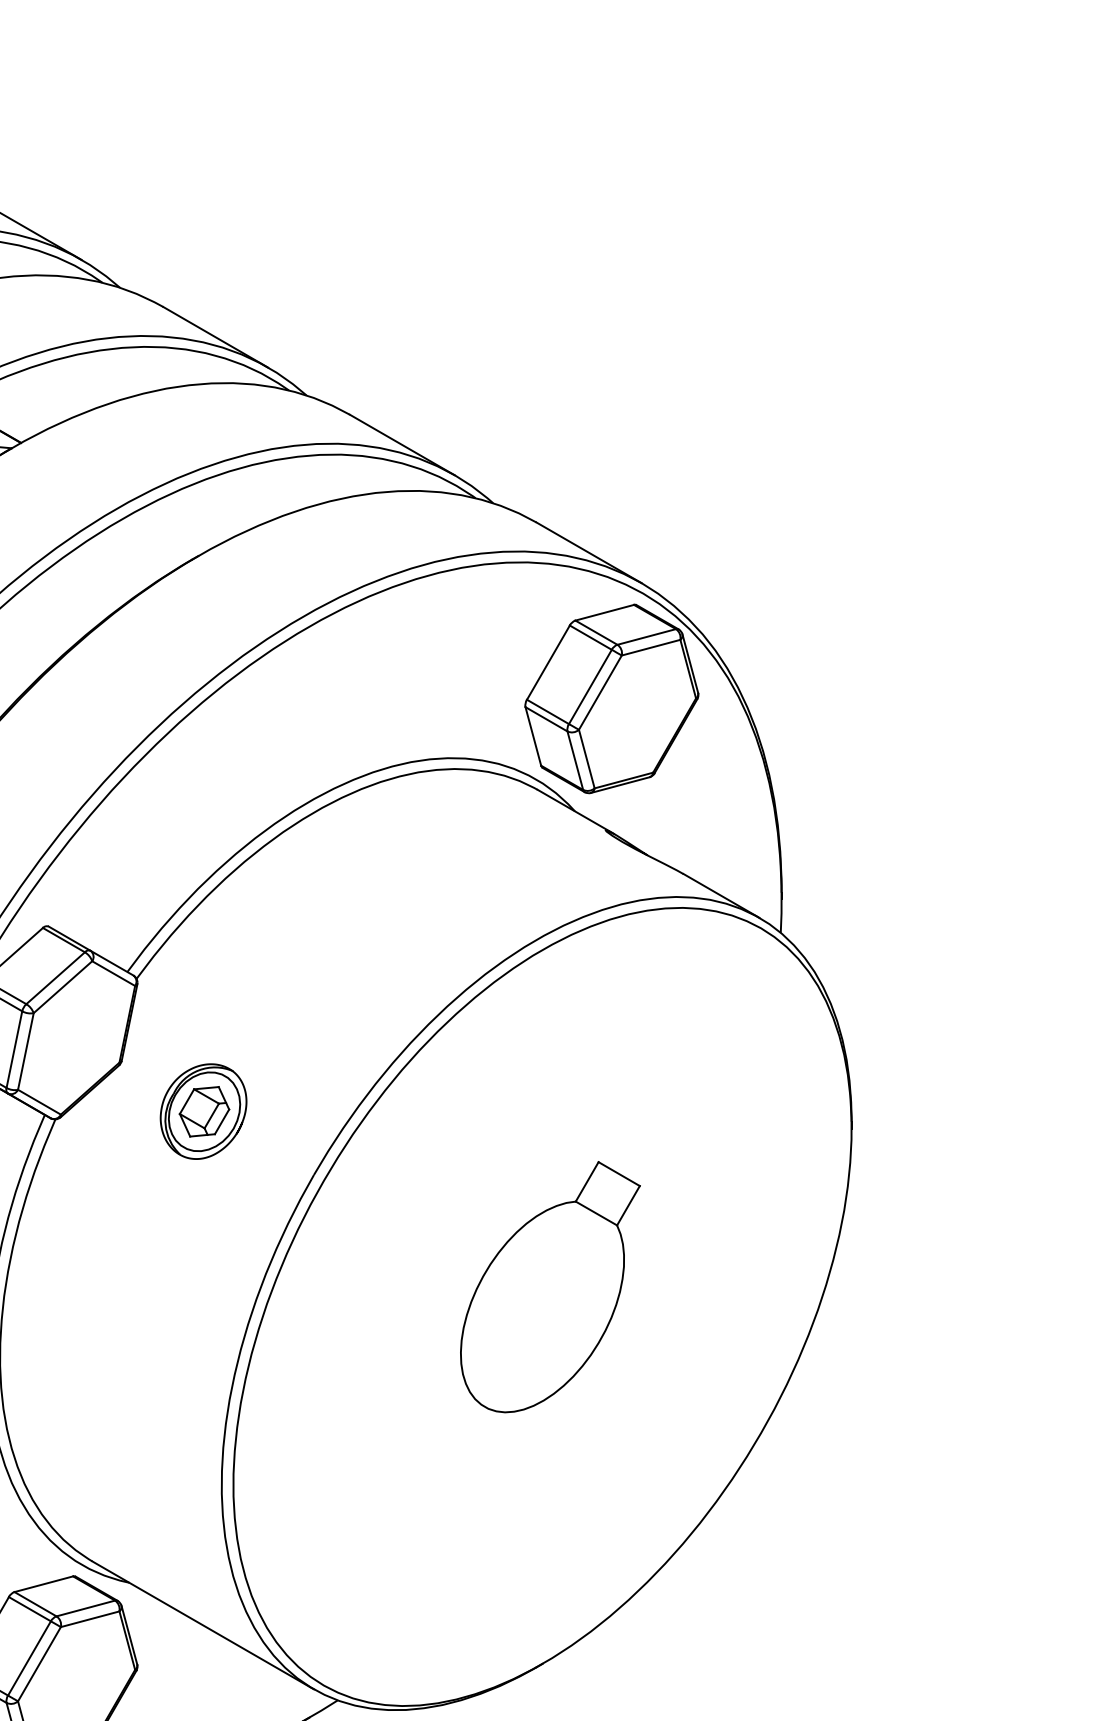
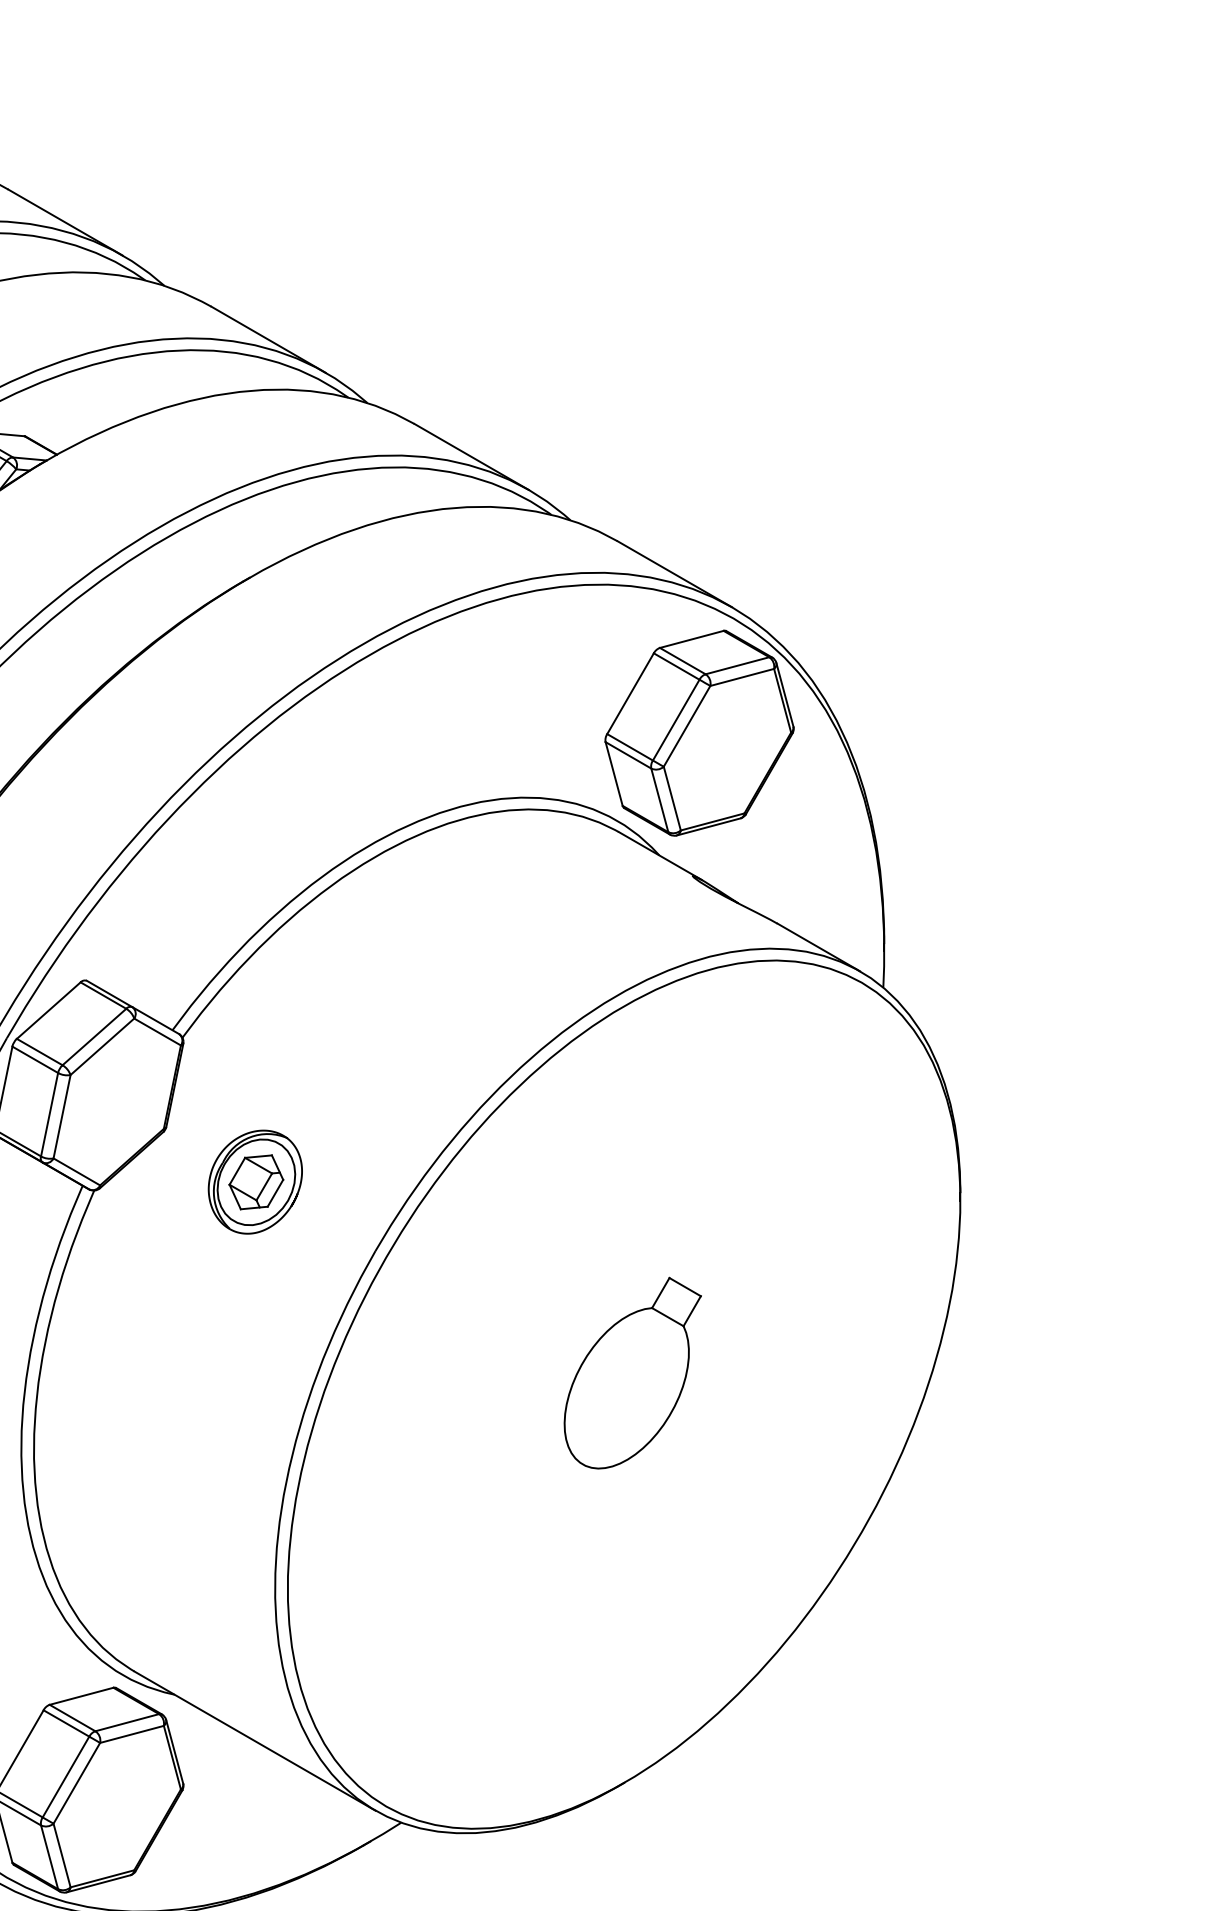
part: (550, 1287) -> (632, 1373), size x0.7

